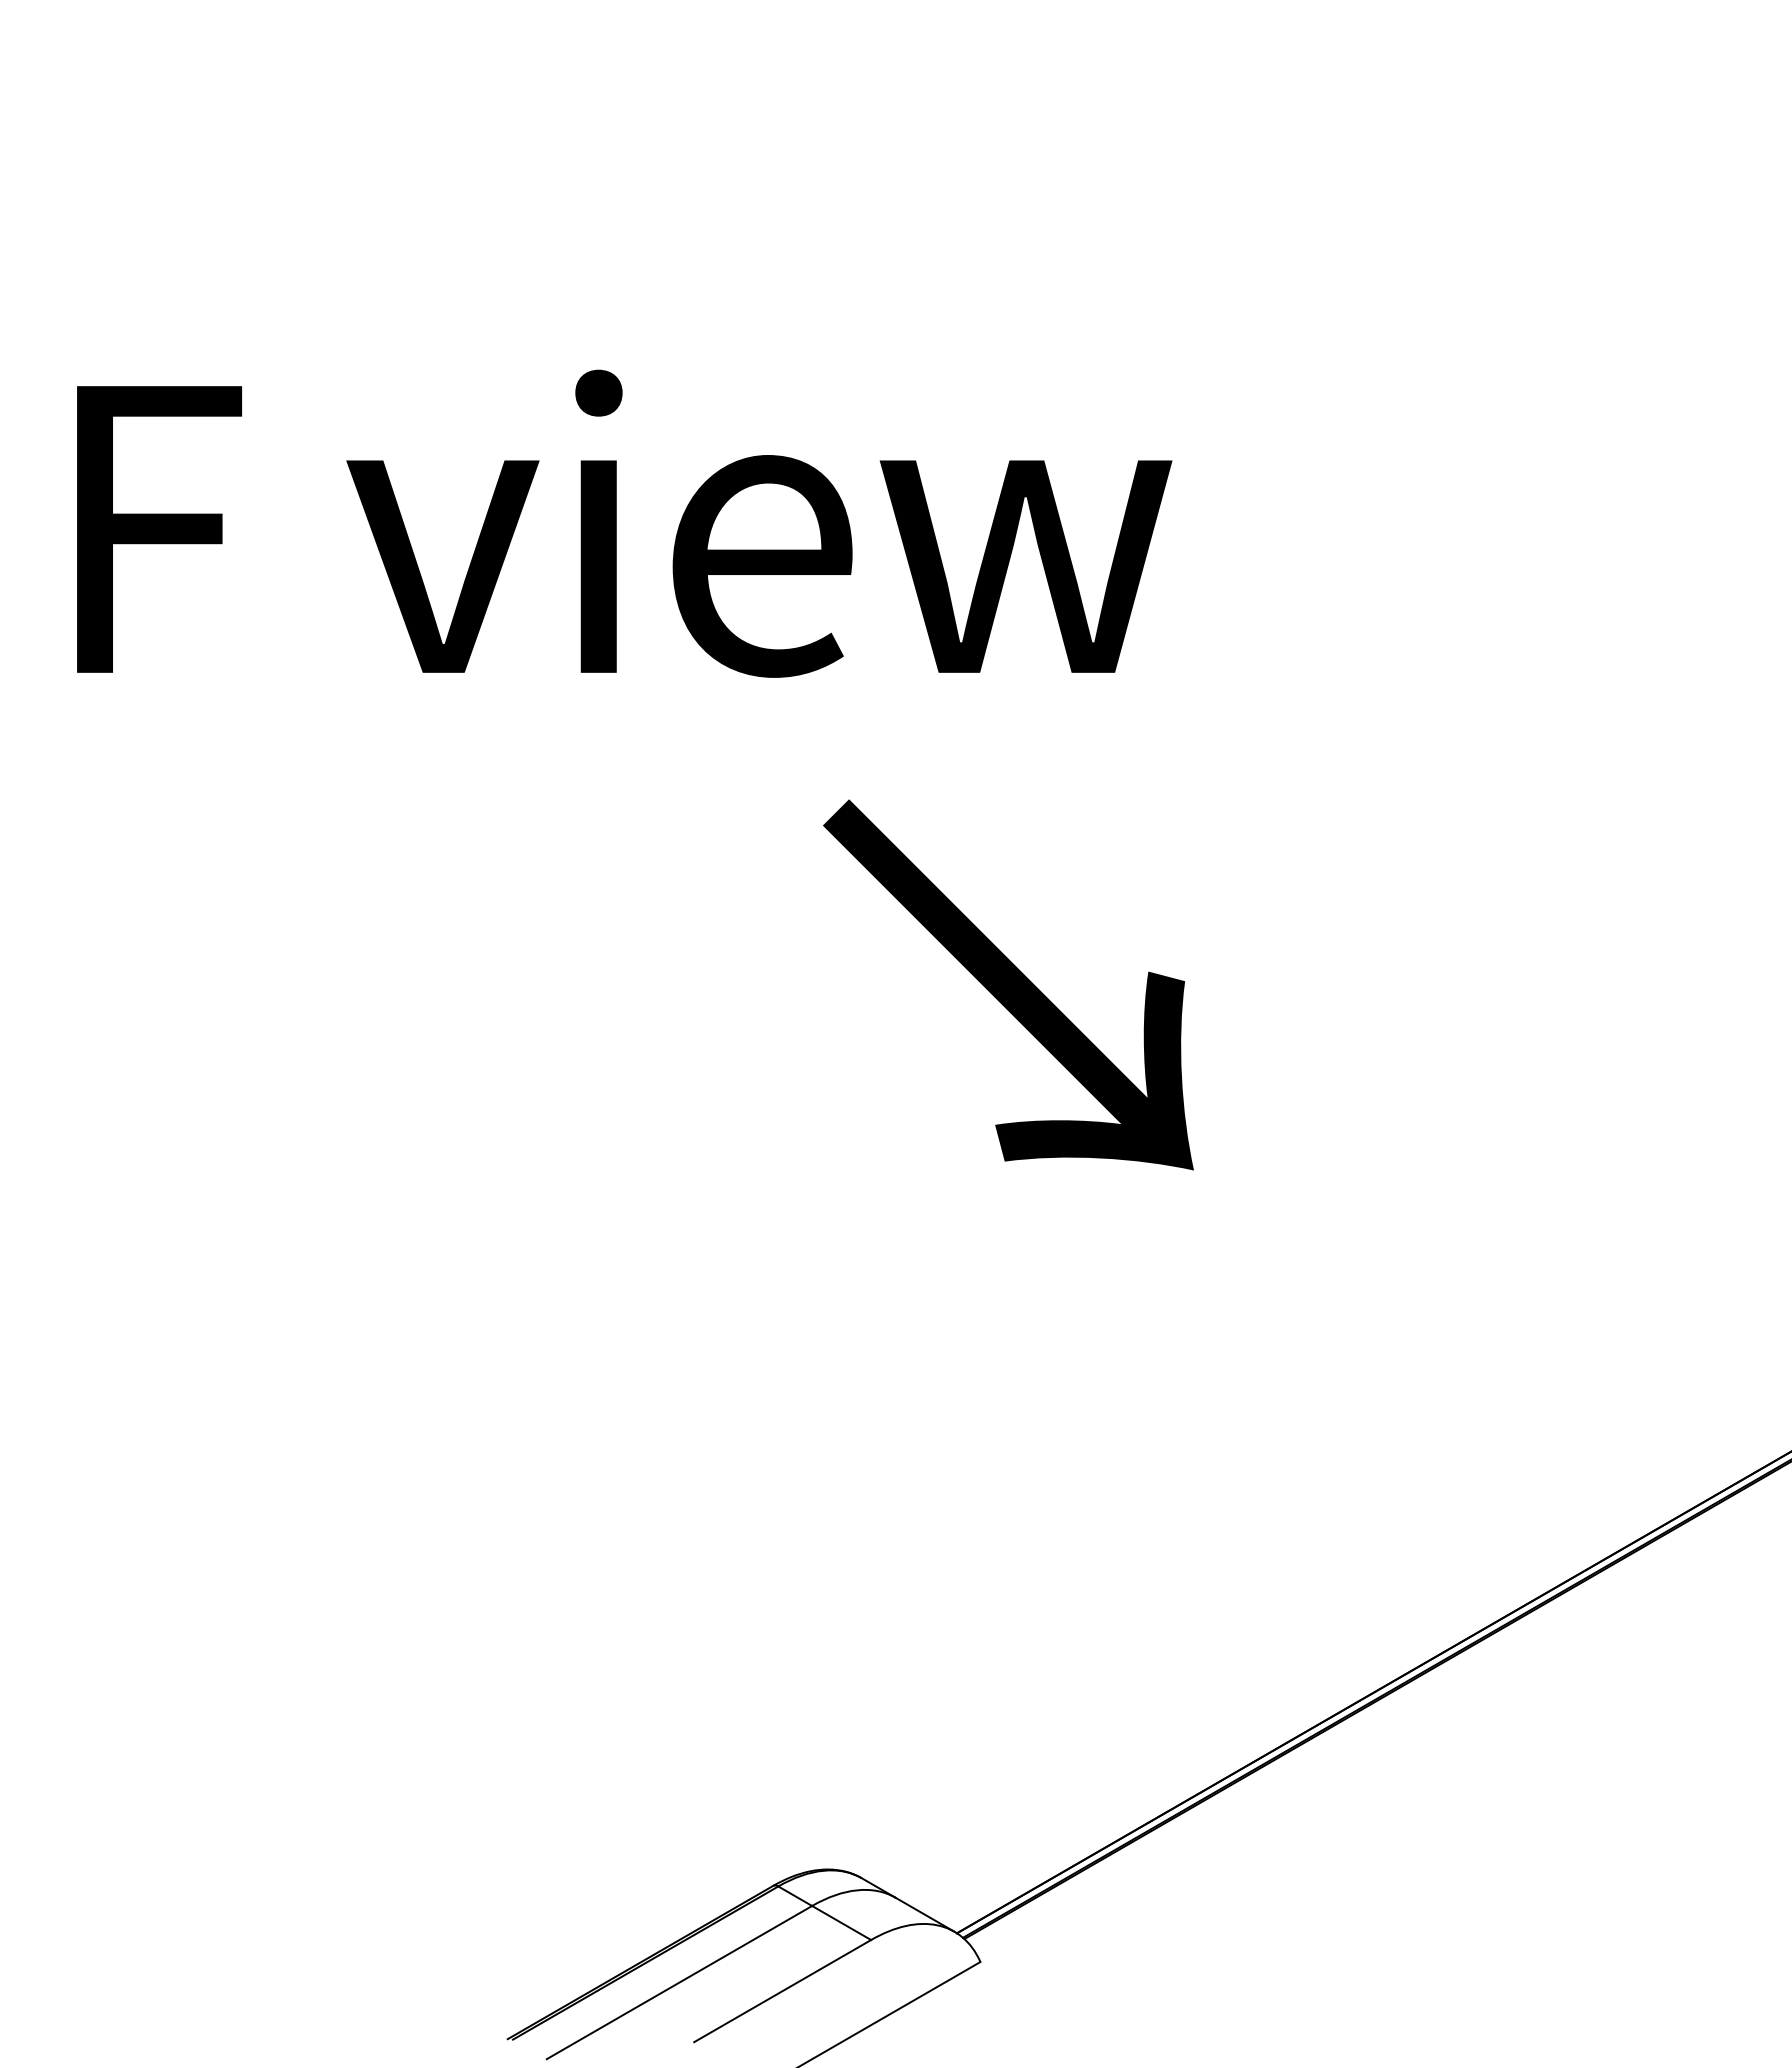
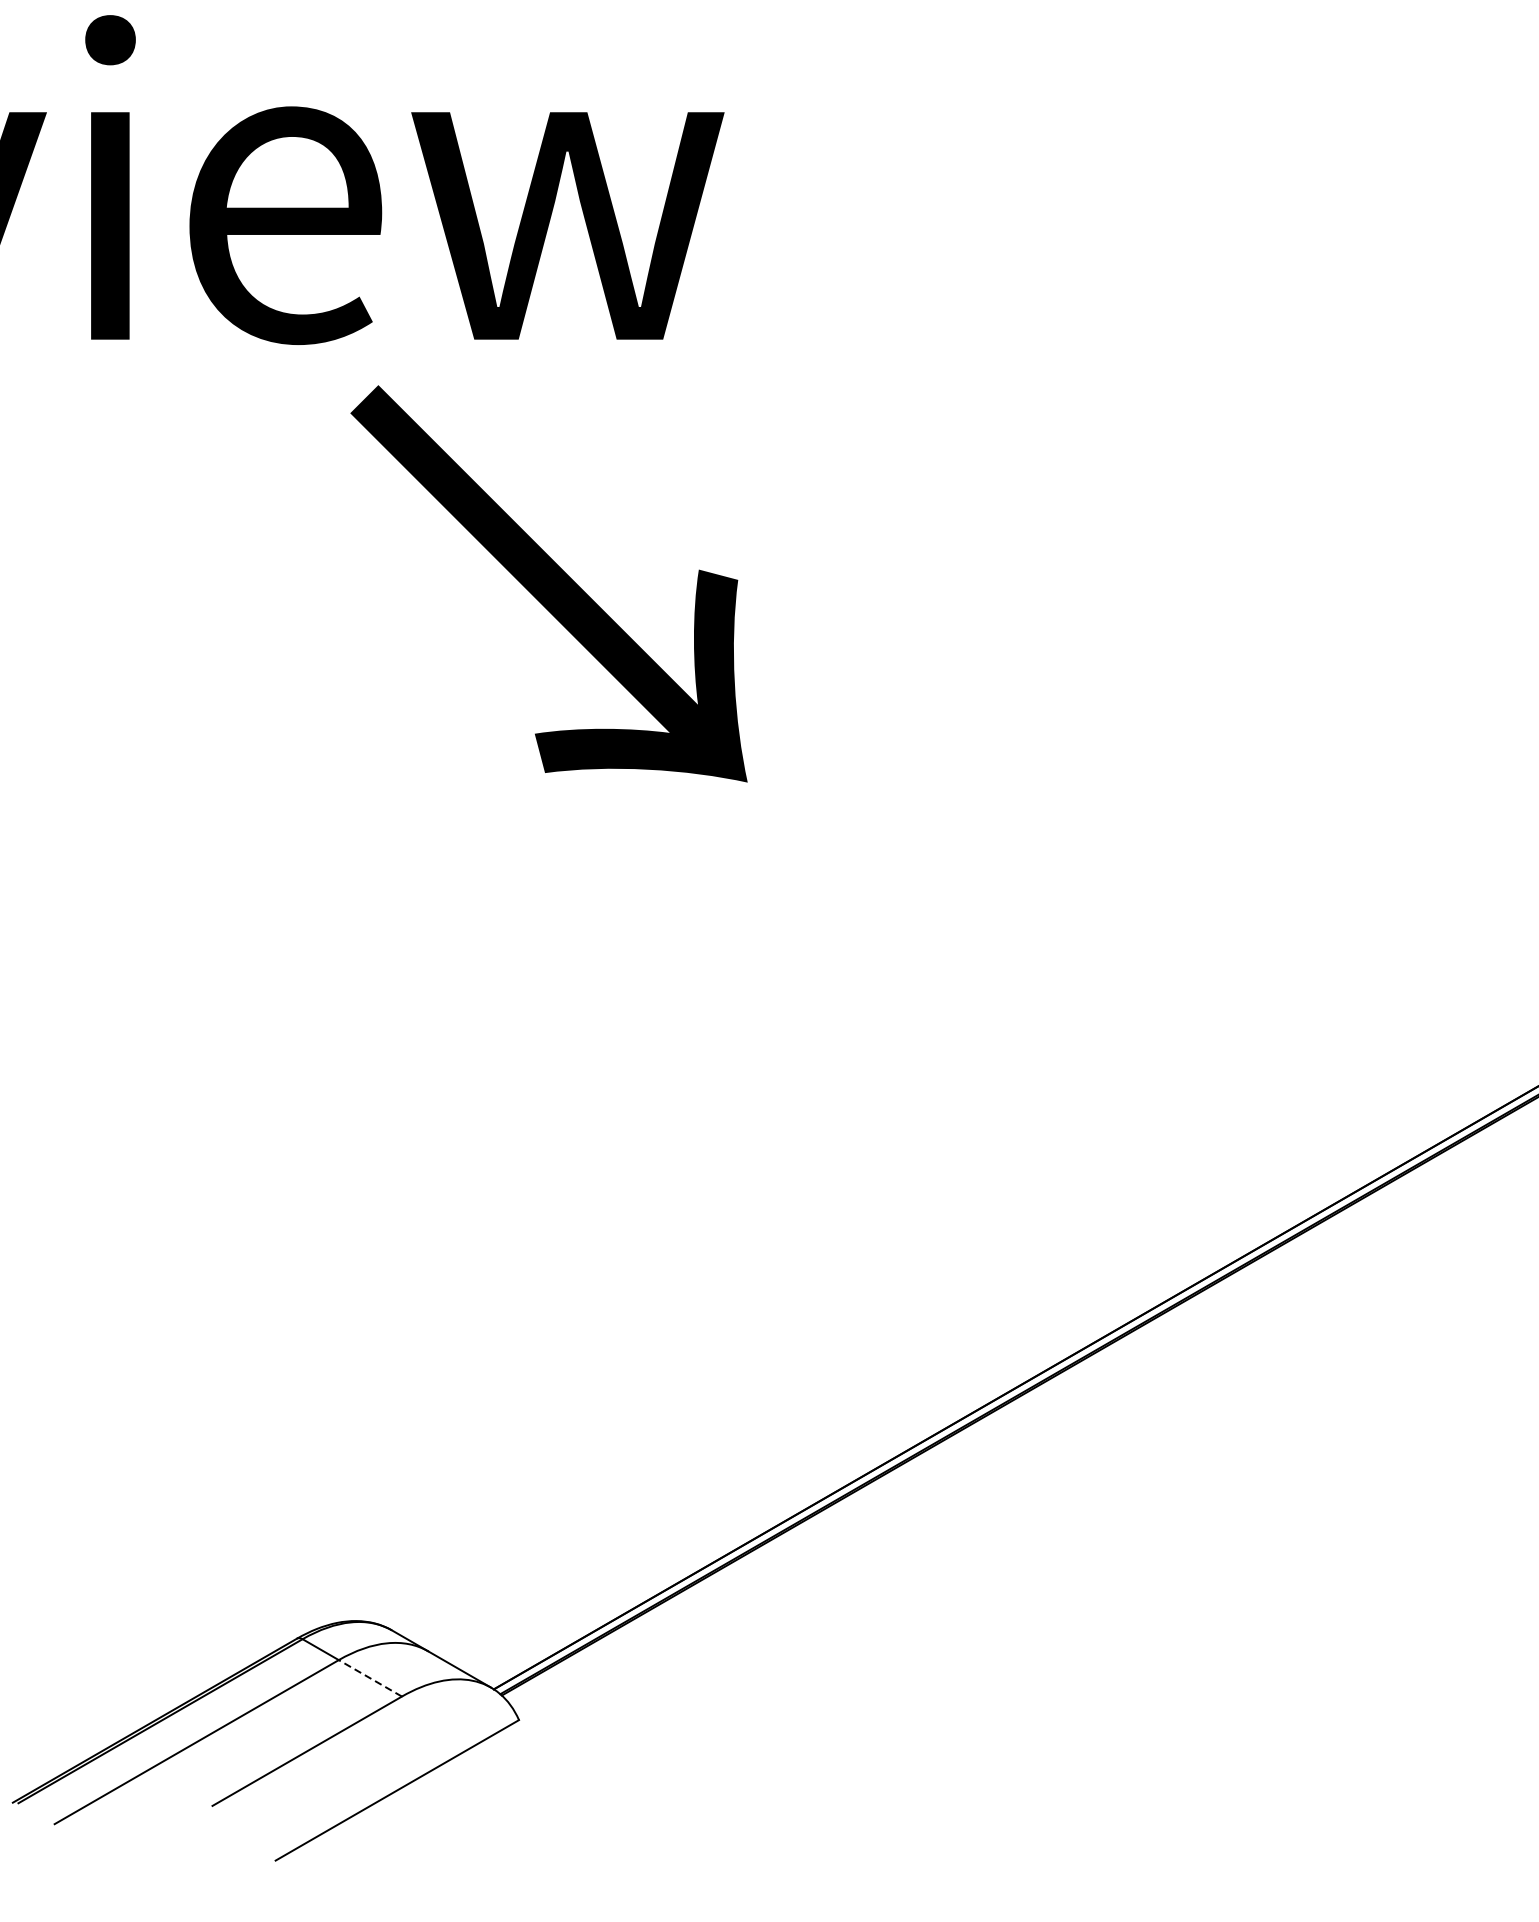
text: (1008, 984) -> (549, 583), moved
line: (841, 1922) -> (370, 1677), solid -> dashed

